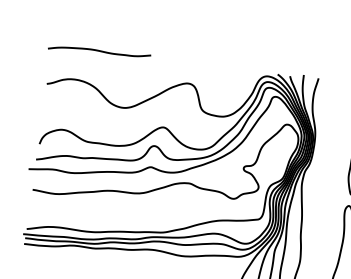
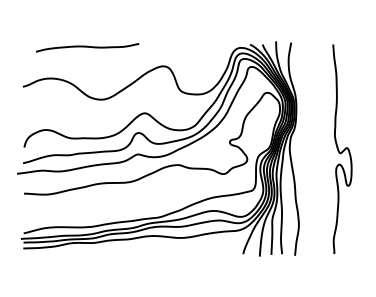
curve: (99, 51) -> (87, 47), moved

